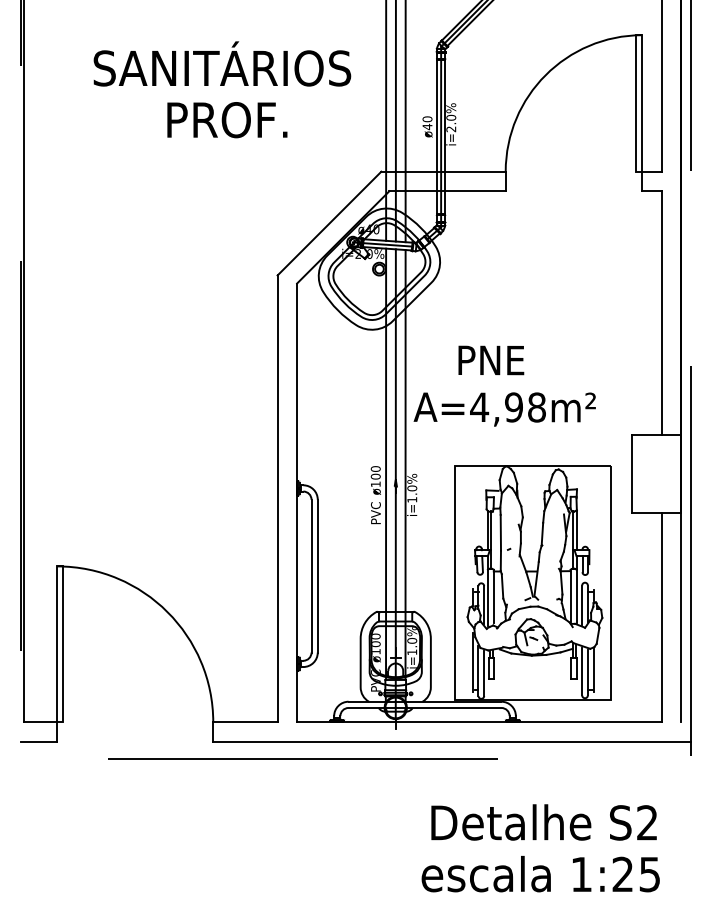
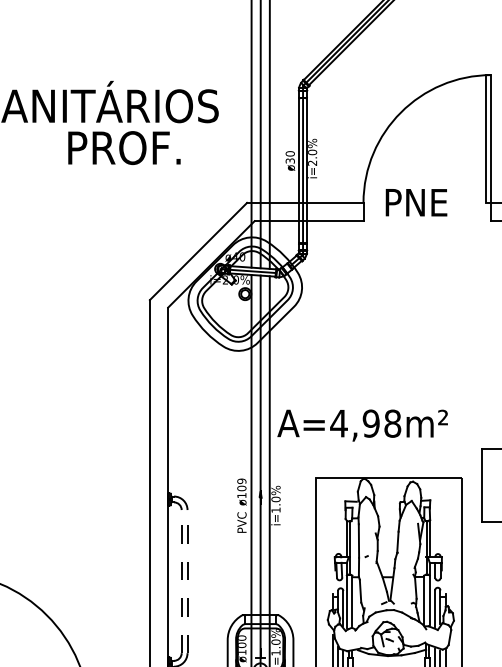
text: (227, 120) -> (124, 148), moved
text: (427, 126) -> (290, 160), ø40 -> ø30
text: (491, 360) -> (416, 202), moved
text: (375, 468) -> (241, 480), ø100 -> ø109
line: (311, 575) -> (181, 580), solid -> dashed
line: (317, 575) -> (187, 580), solid -> dashed

